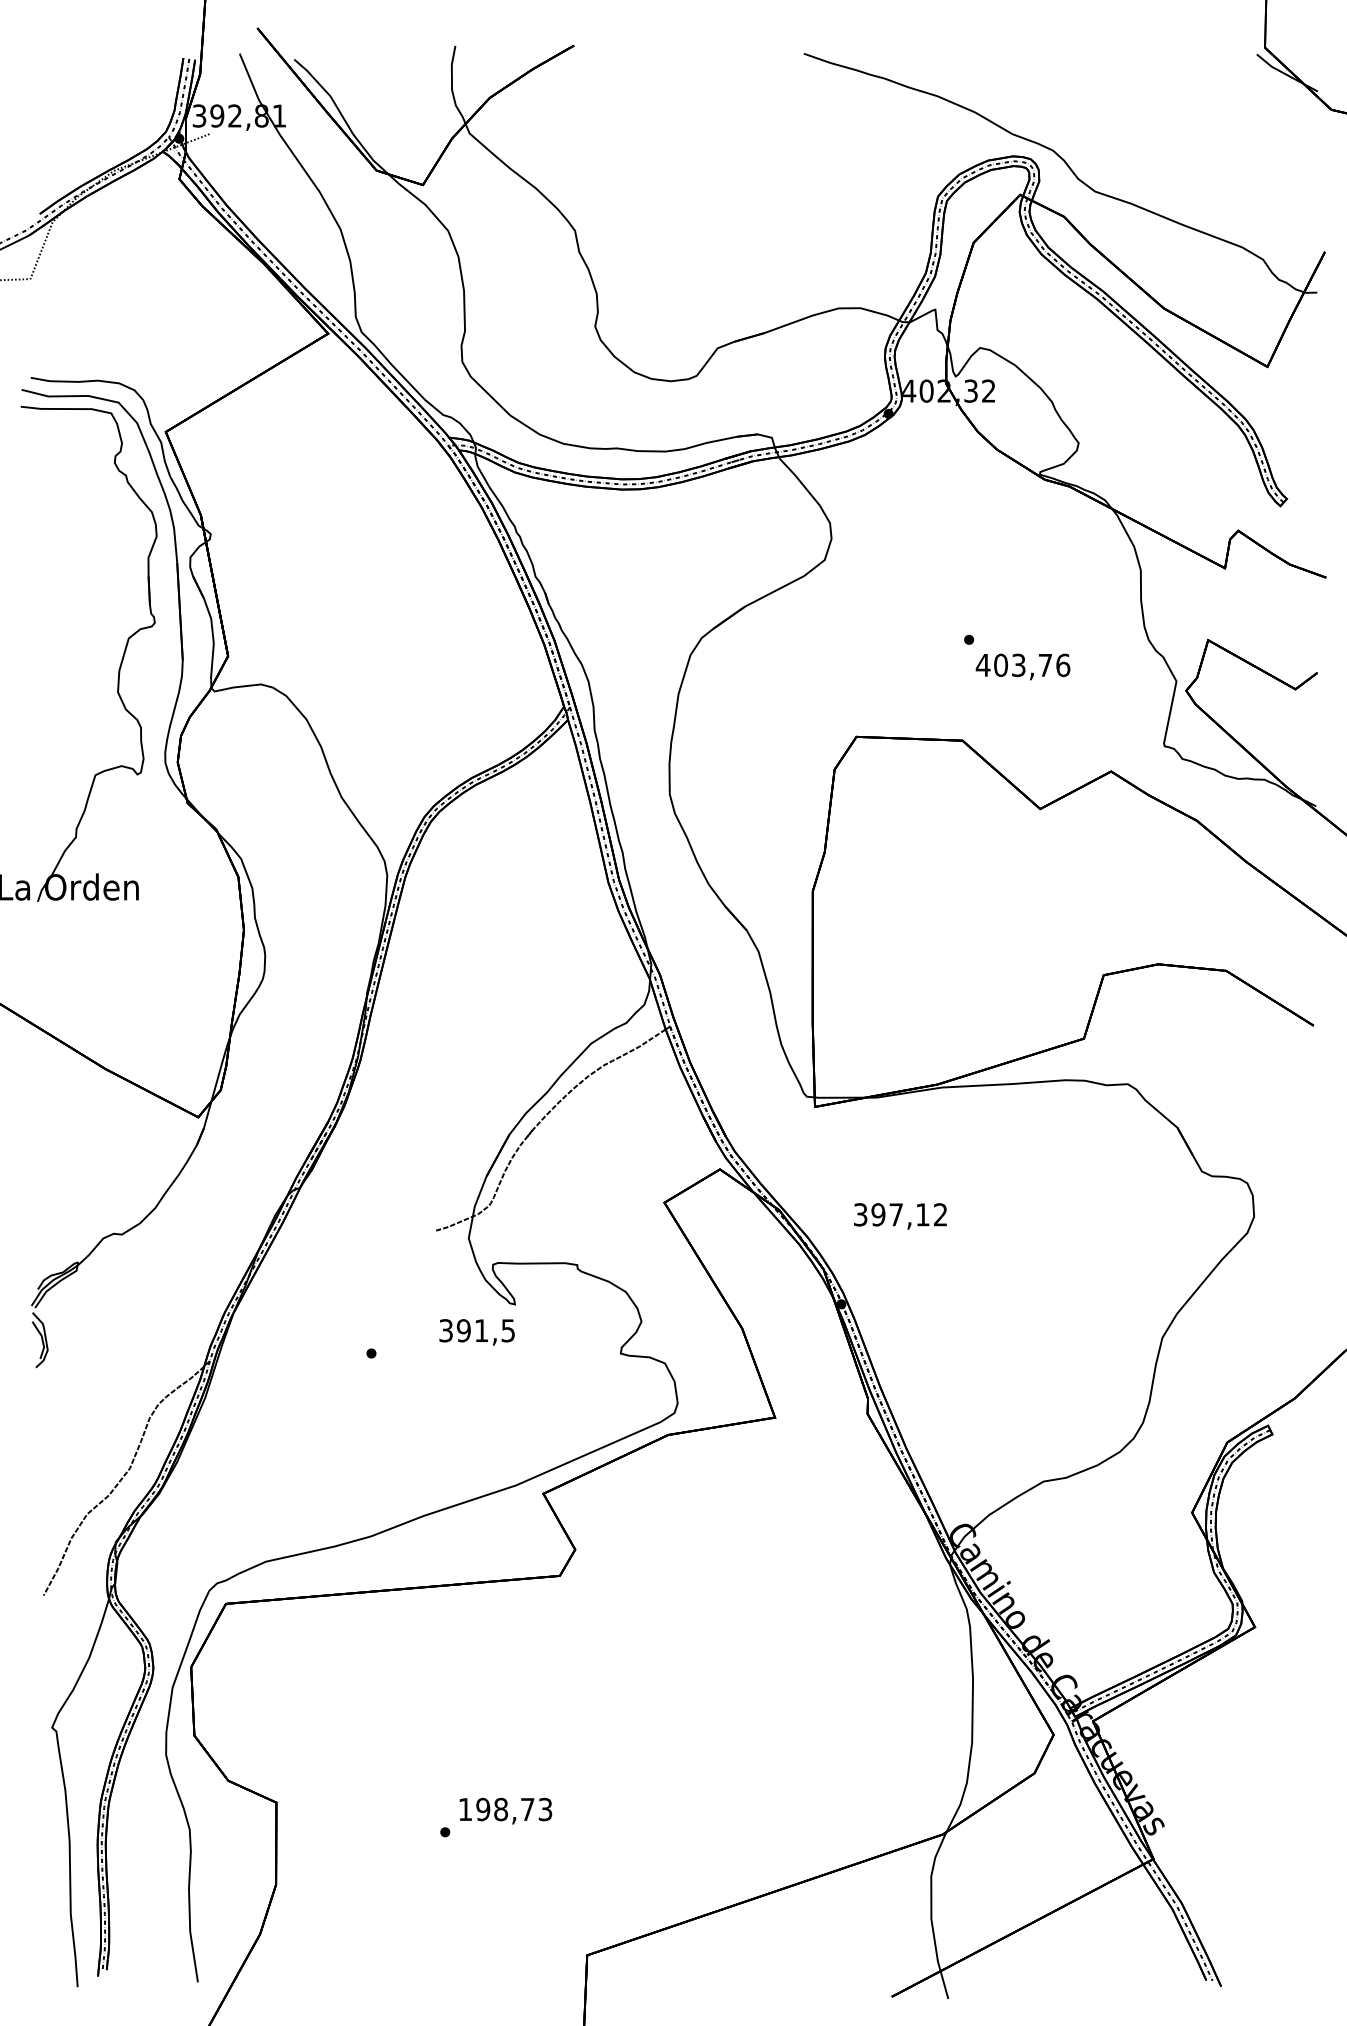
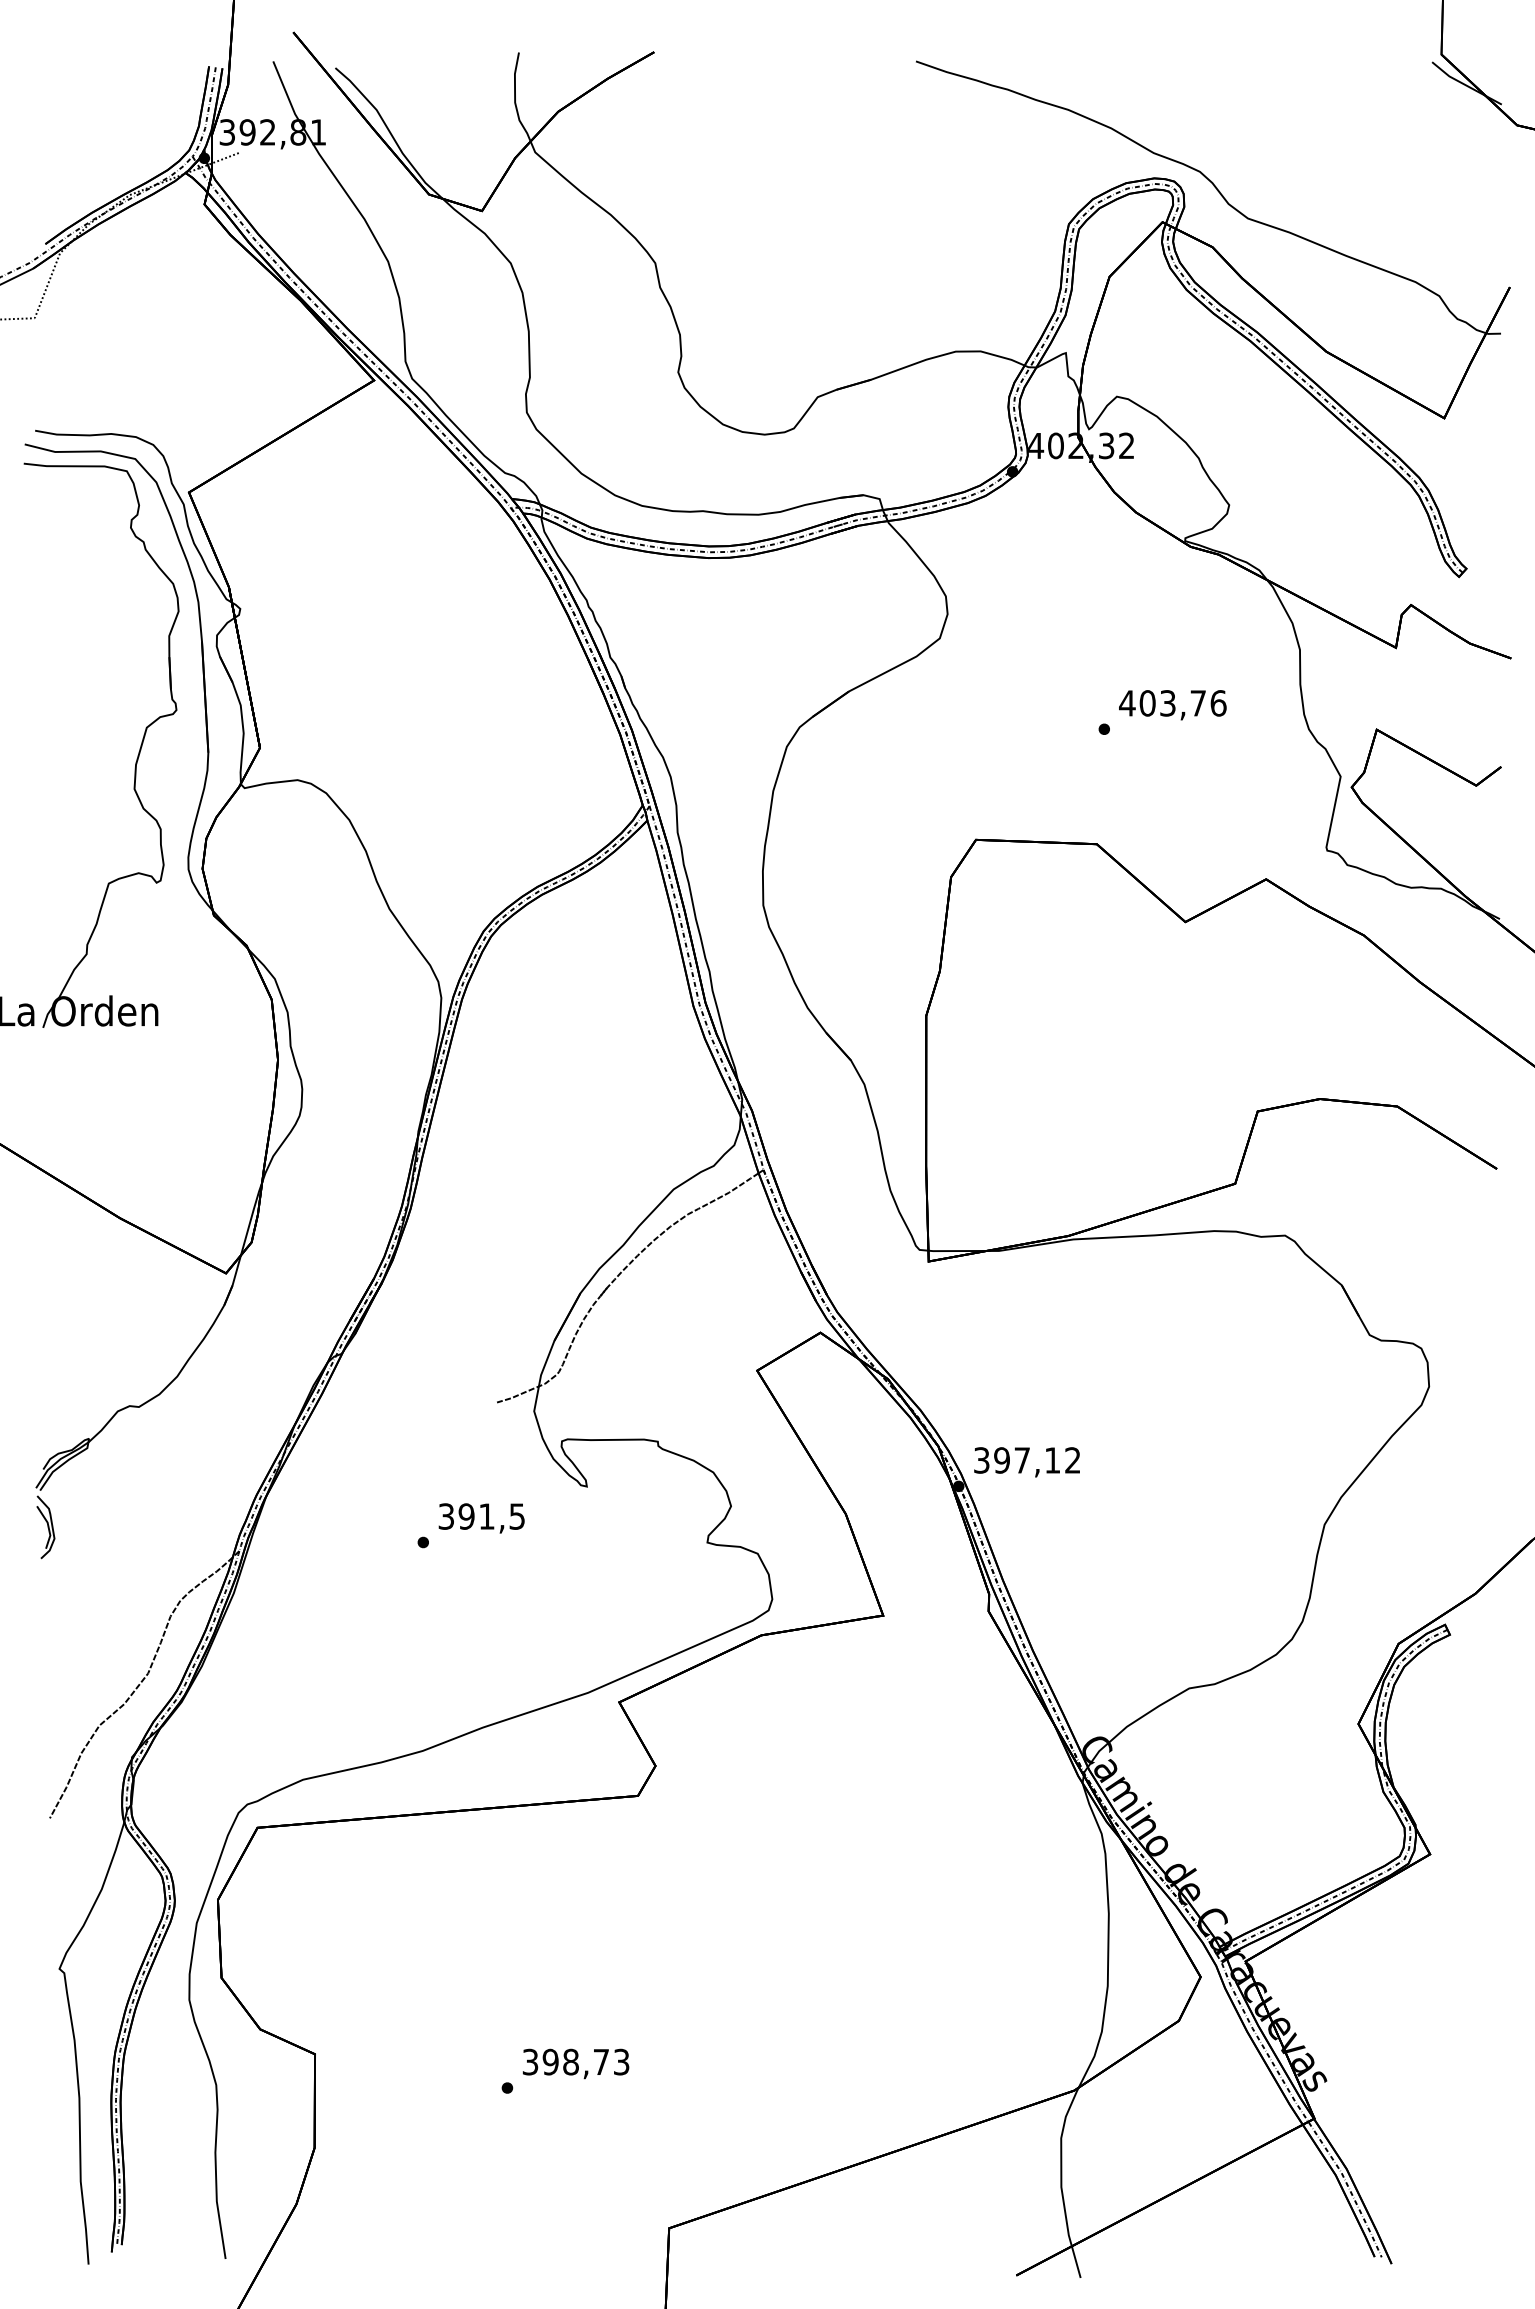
text: (1022, 667) -> (1172, 705), moved
text: (899, 1216) -> (1026, 1462), moved
text: (476, 1332) -> (481, 1518), moved
text: (465, 1808) -> (530, 2061), 198,73 -> 398,73

